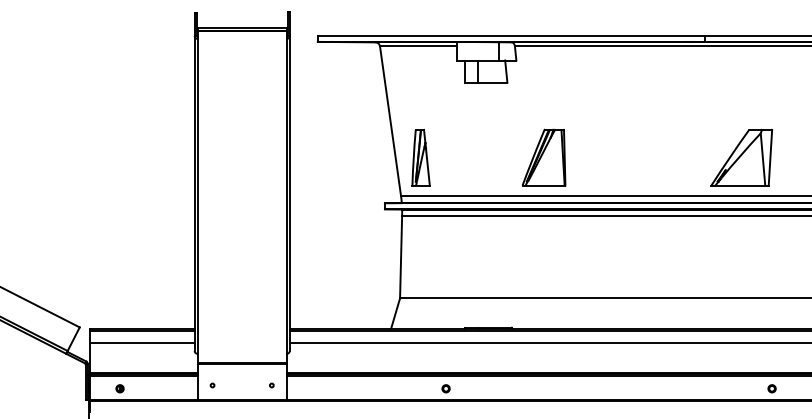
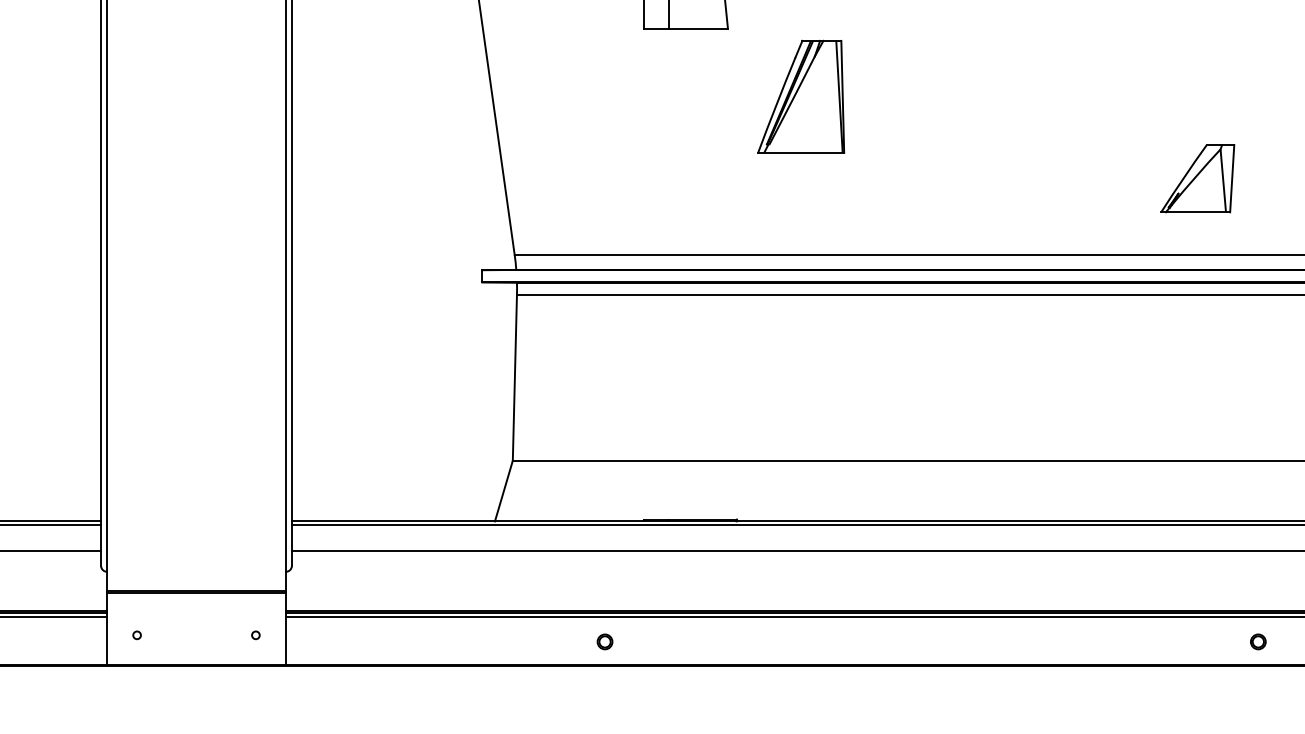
part: (420, 157) -> (553, 178), removed
part: (543, 157) -> (800, 96), moved
part: (741, 157) -> (1197, 178), size x0.6

